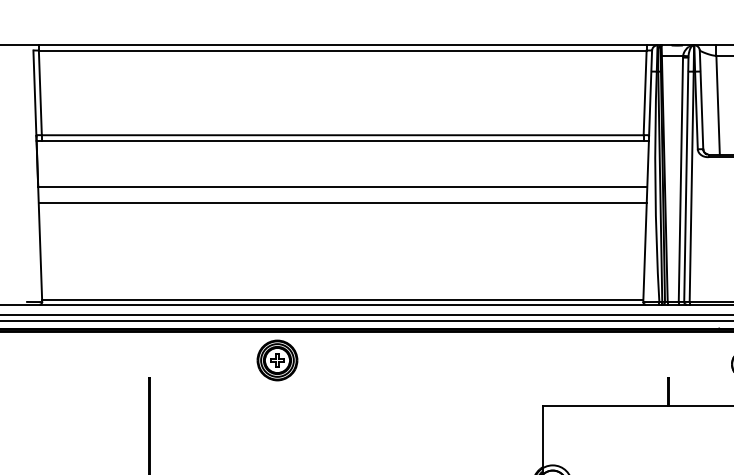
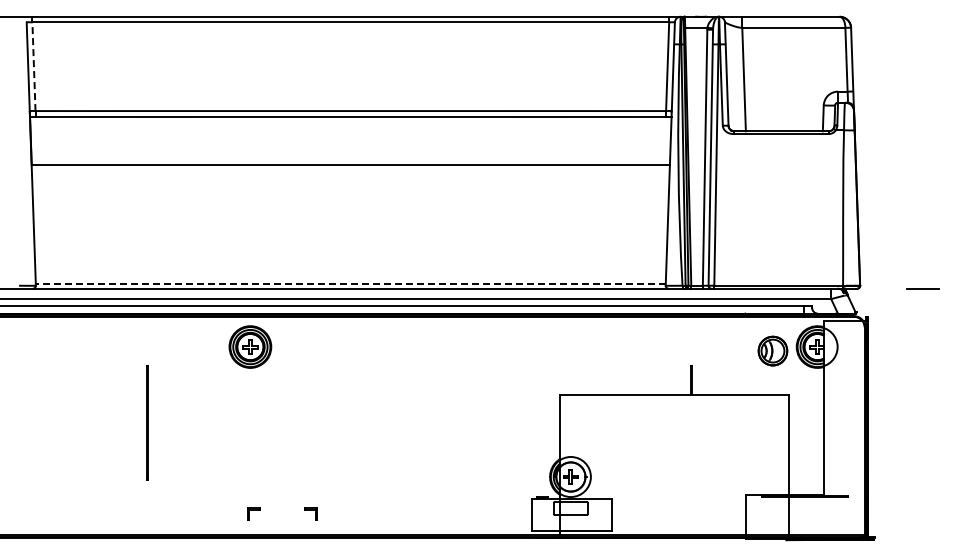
line: (39, 92) -> (33, 66), solid -> dashed
line: (342, 202) -> (350, 181), removed
line: (342, 299) -> (350, 283), solid -> dashed
part: (277, 359) -> (250, 346), moved

